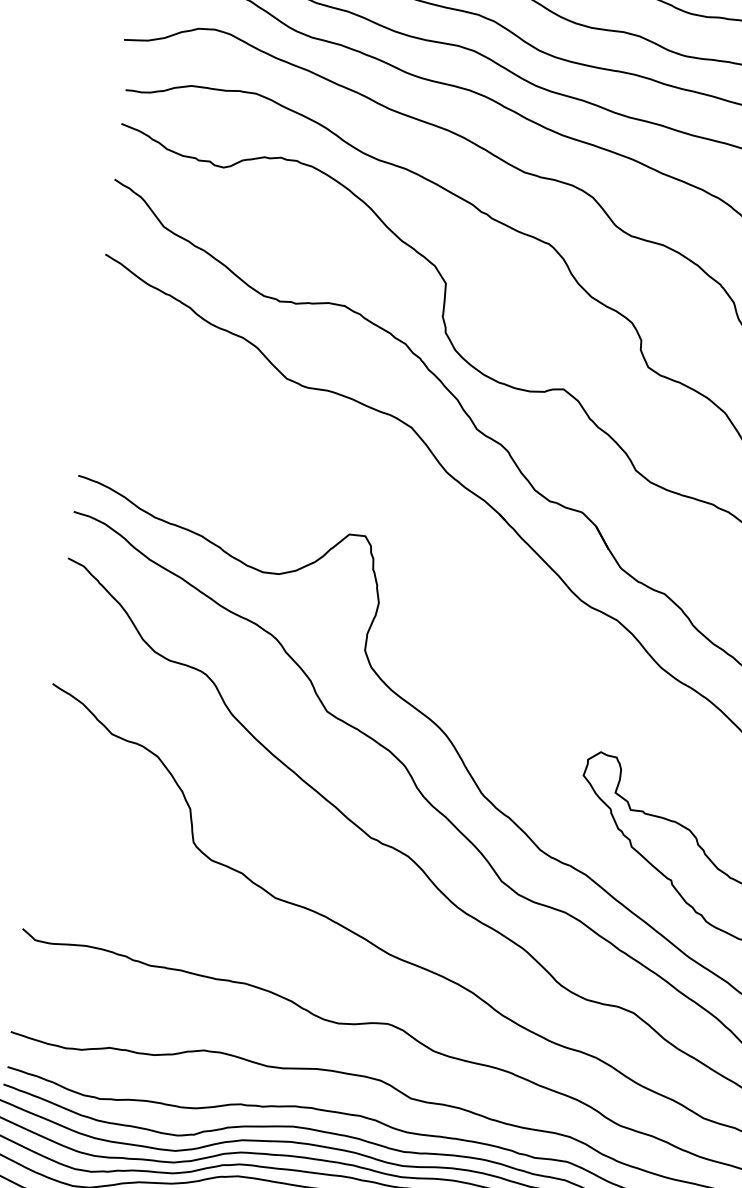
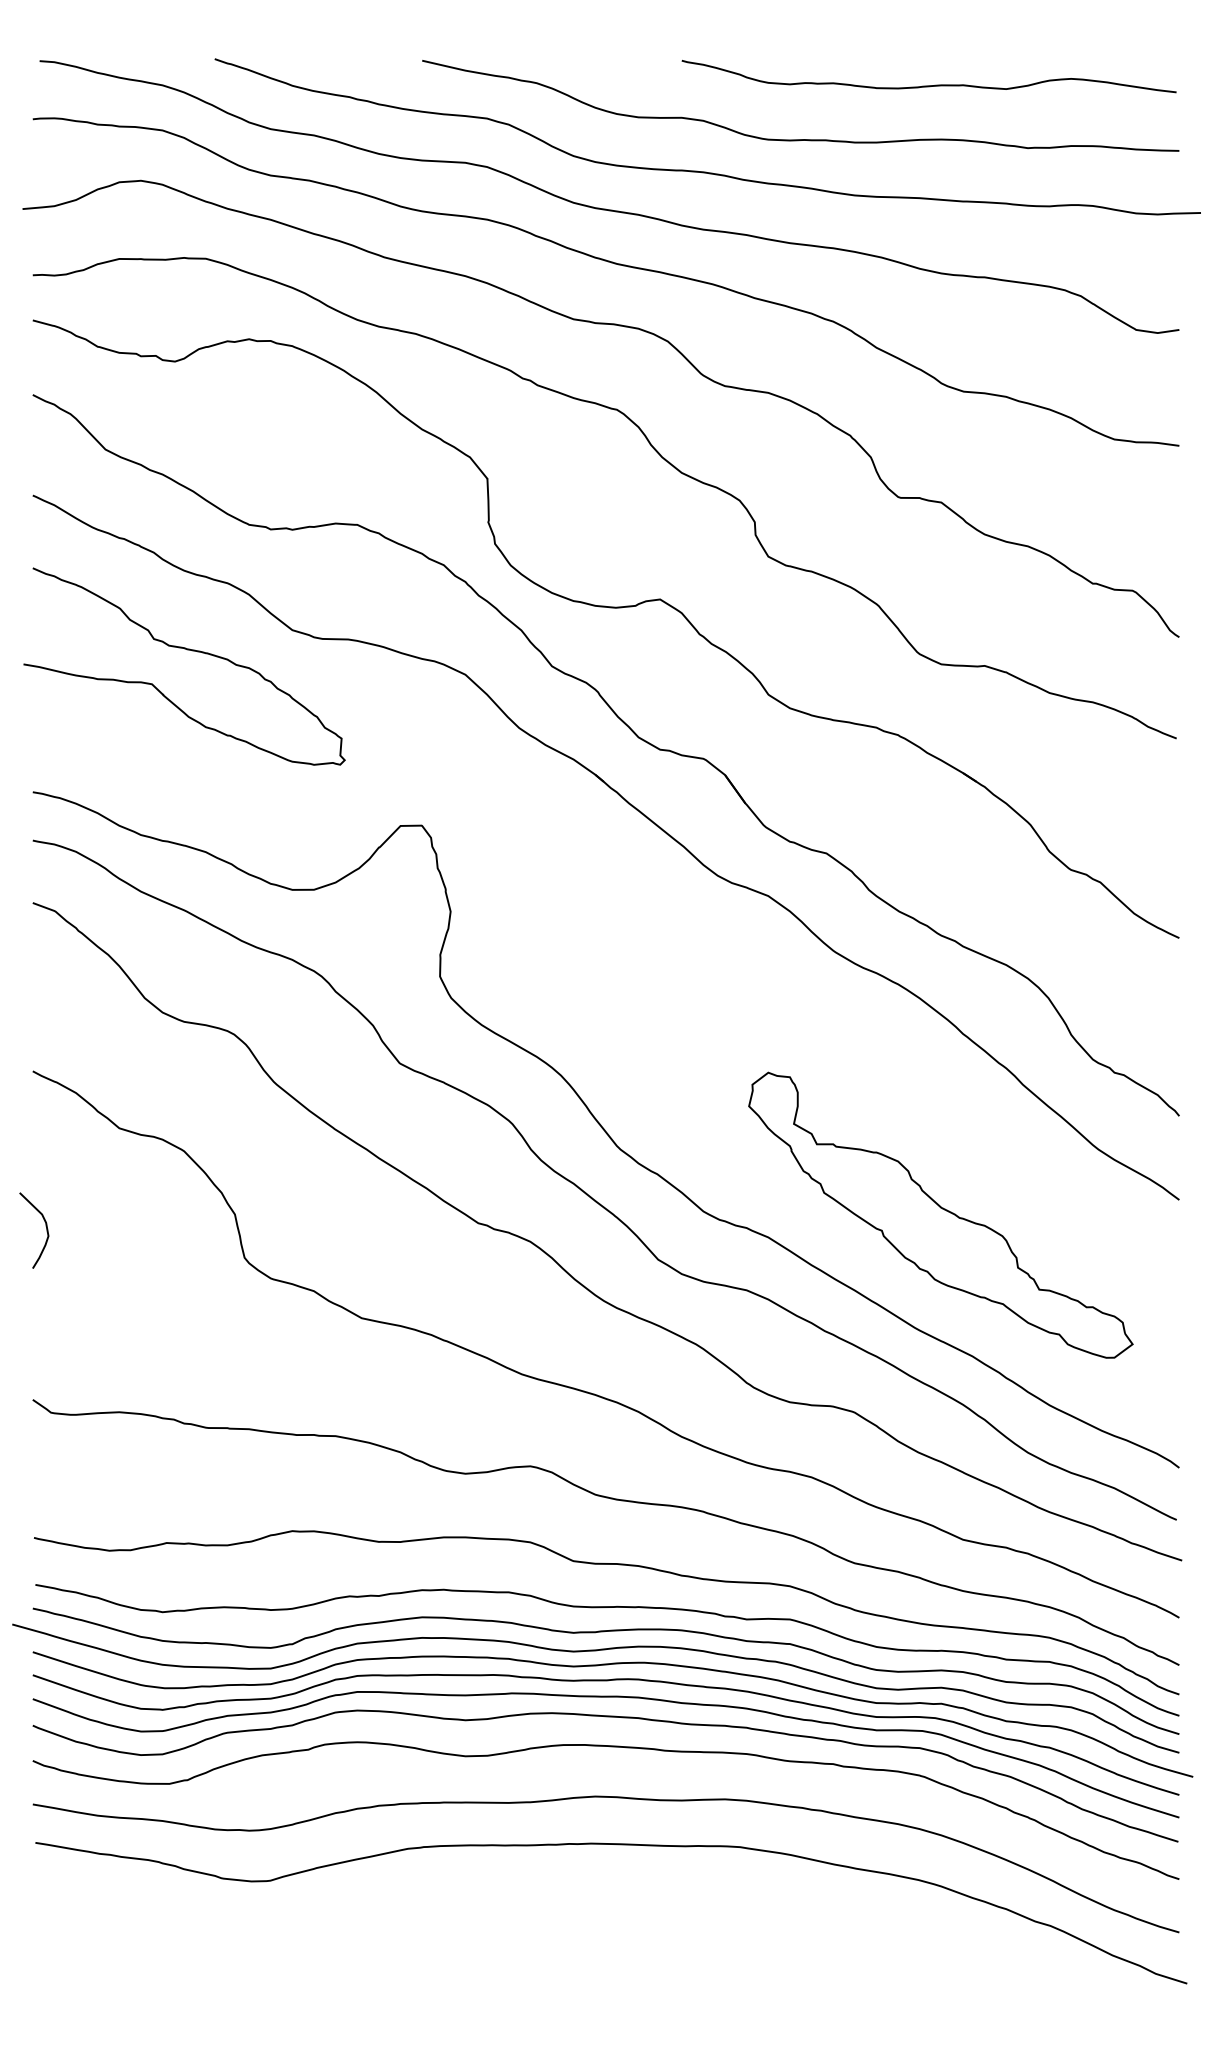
curve: (206, 384) -> (187, 650), added
curve: (47, 800) -> (45, 1226), added

